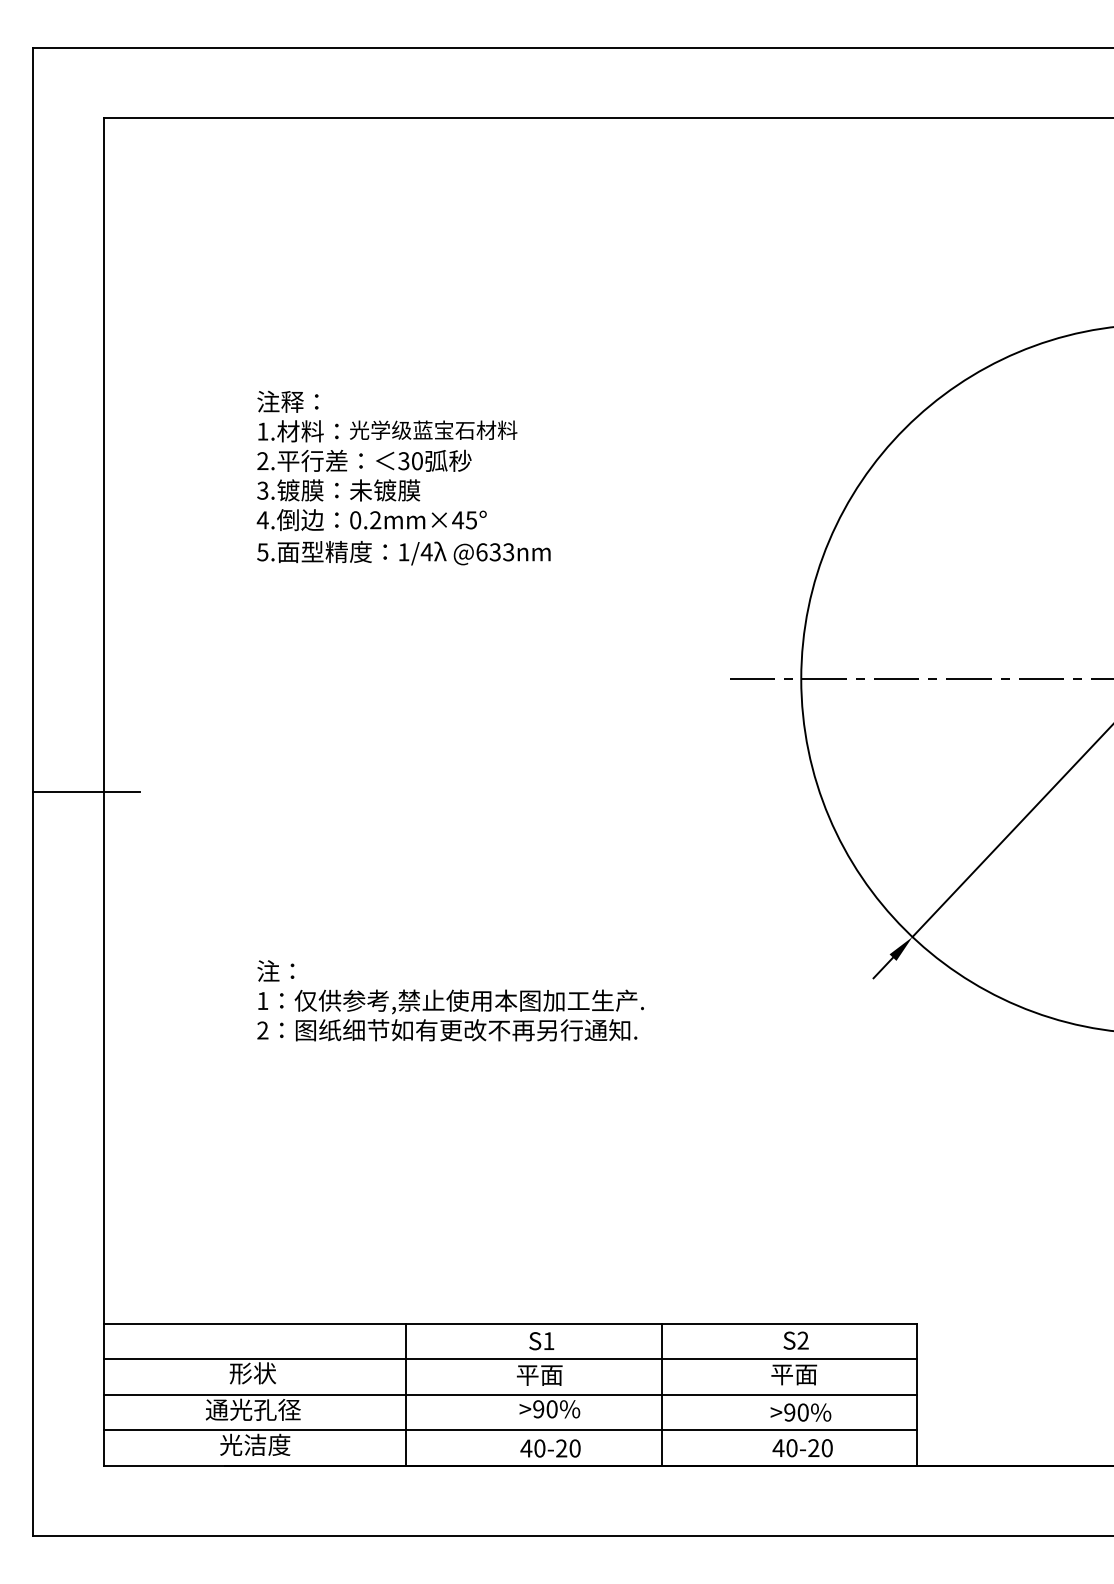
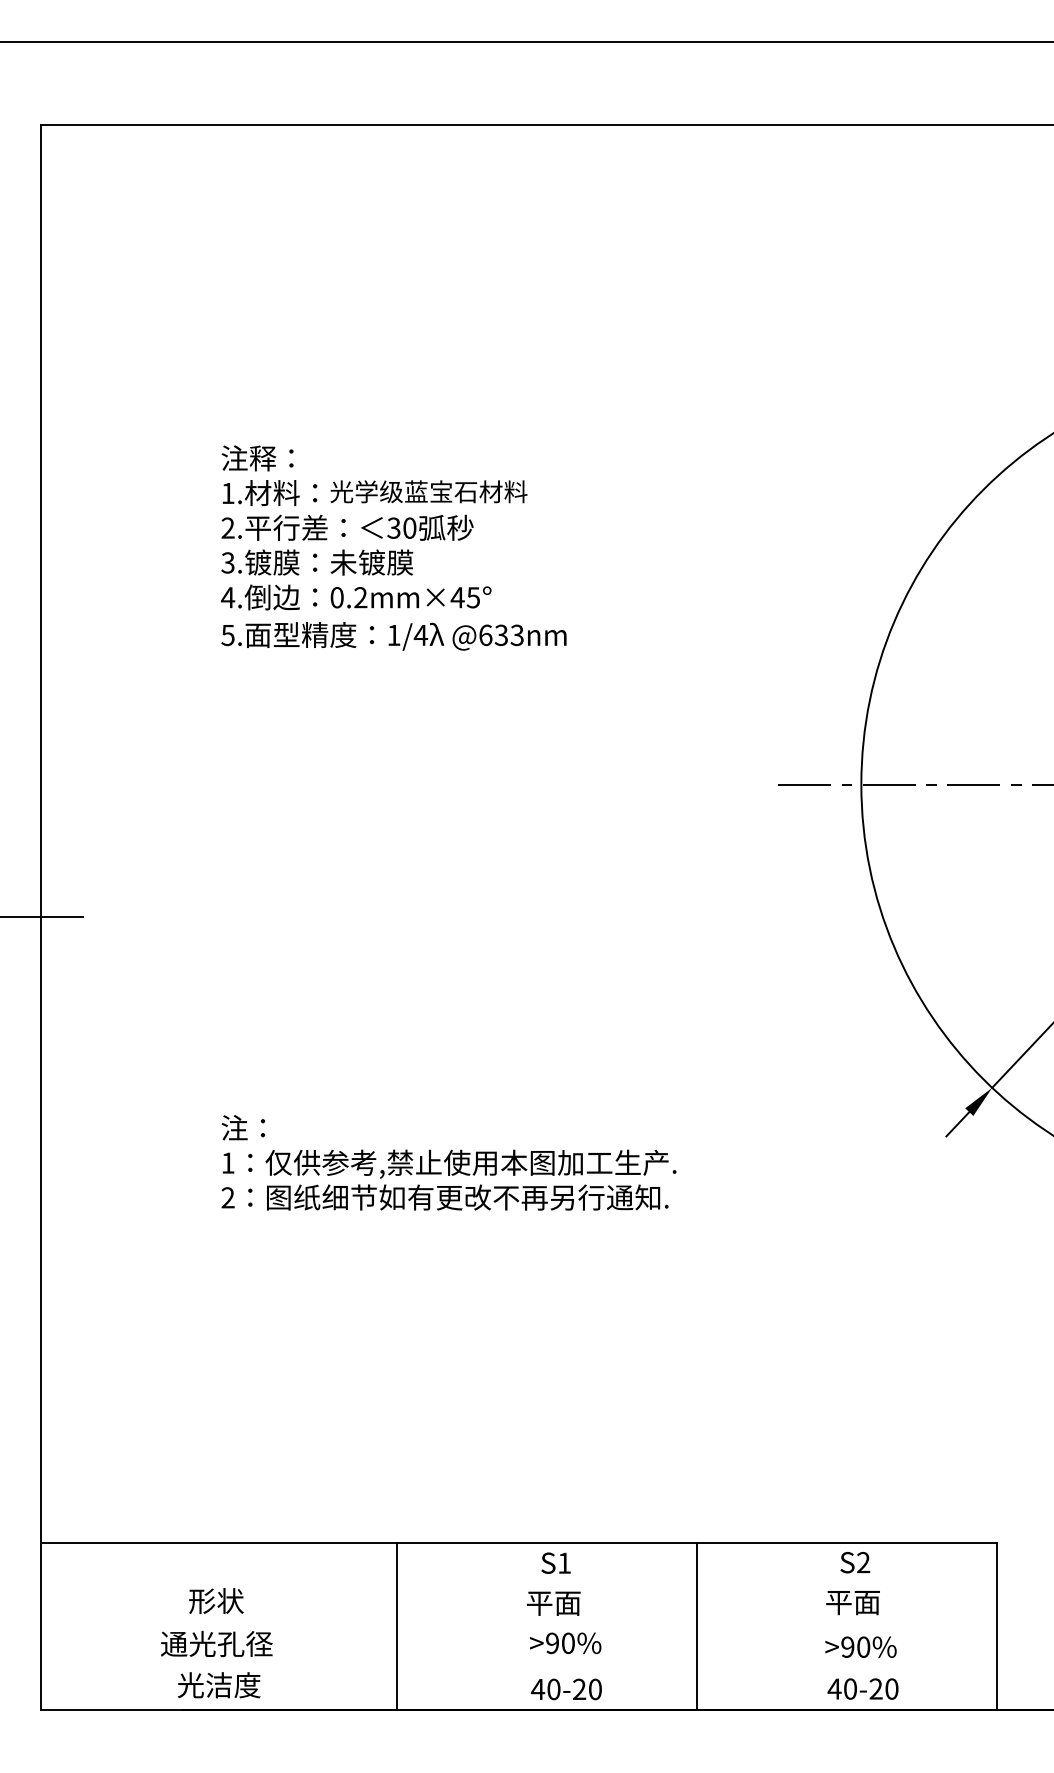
line: (510, 1359) -> (519, 1584), removed
line: (510, 1394) -> (519, 1625), removed
line: (510, 1430) -> (519, 1668), removed

